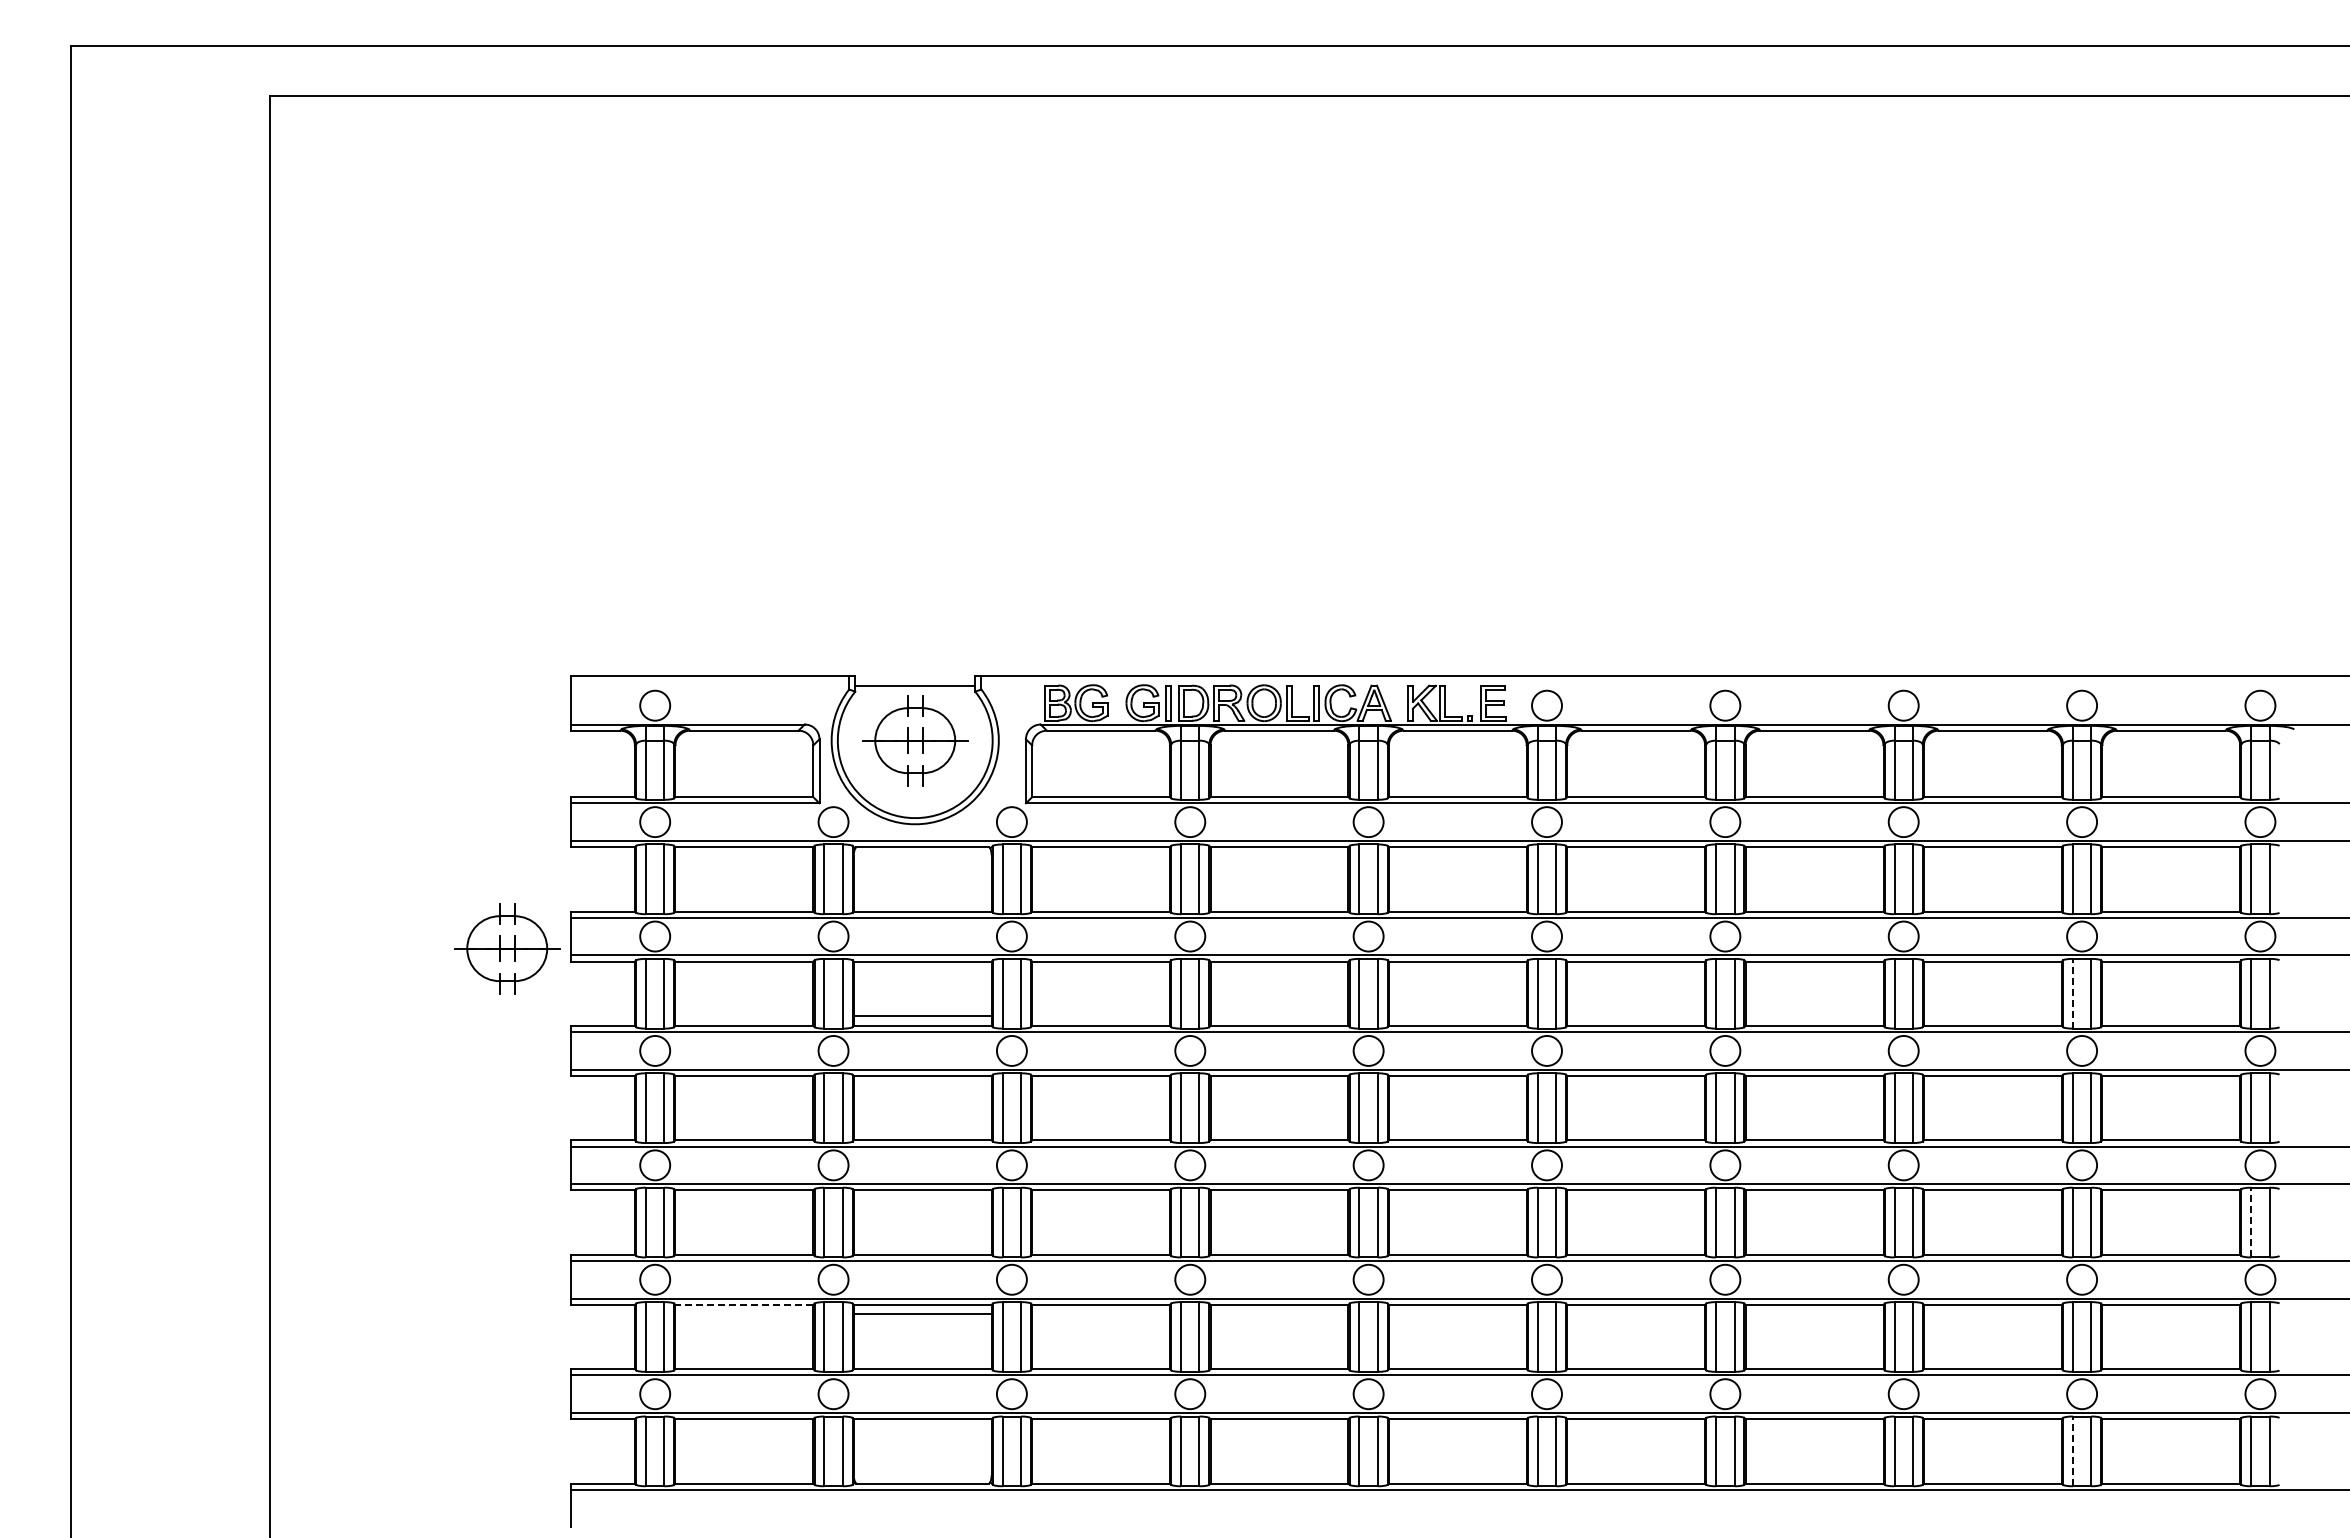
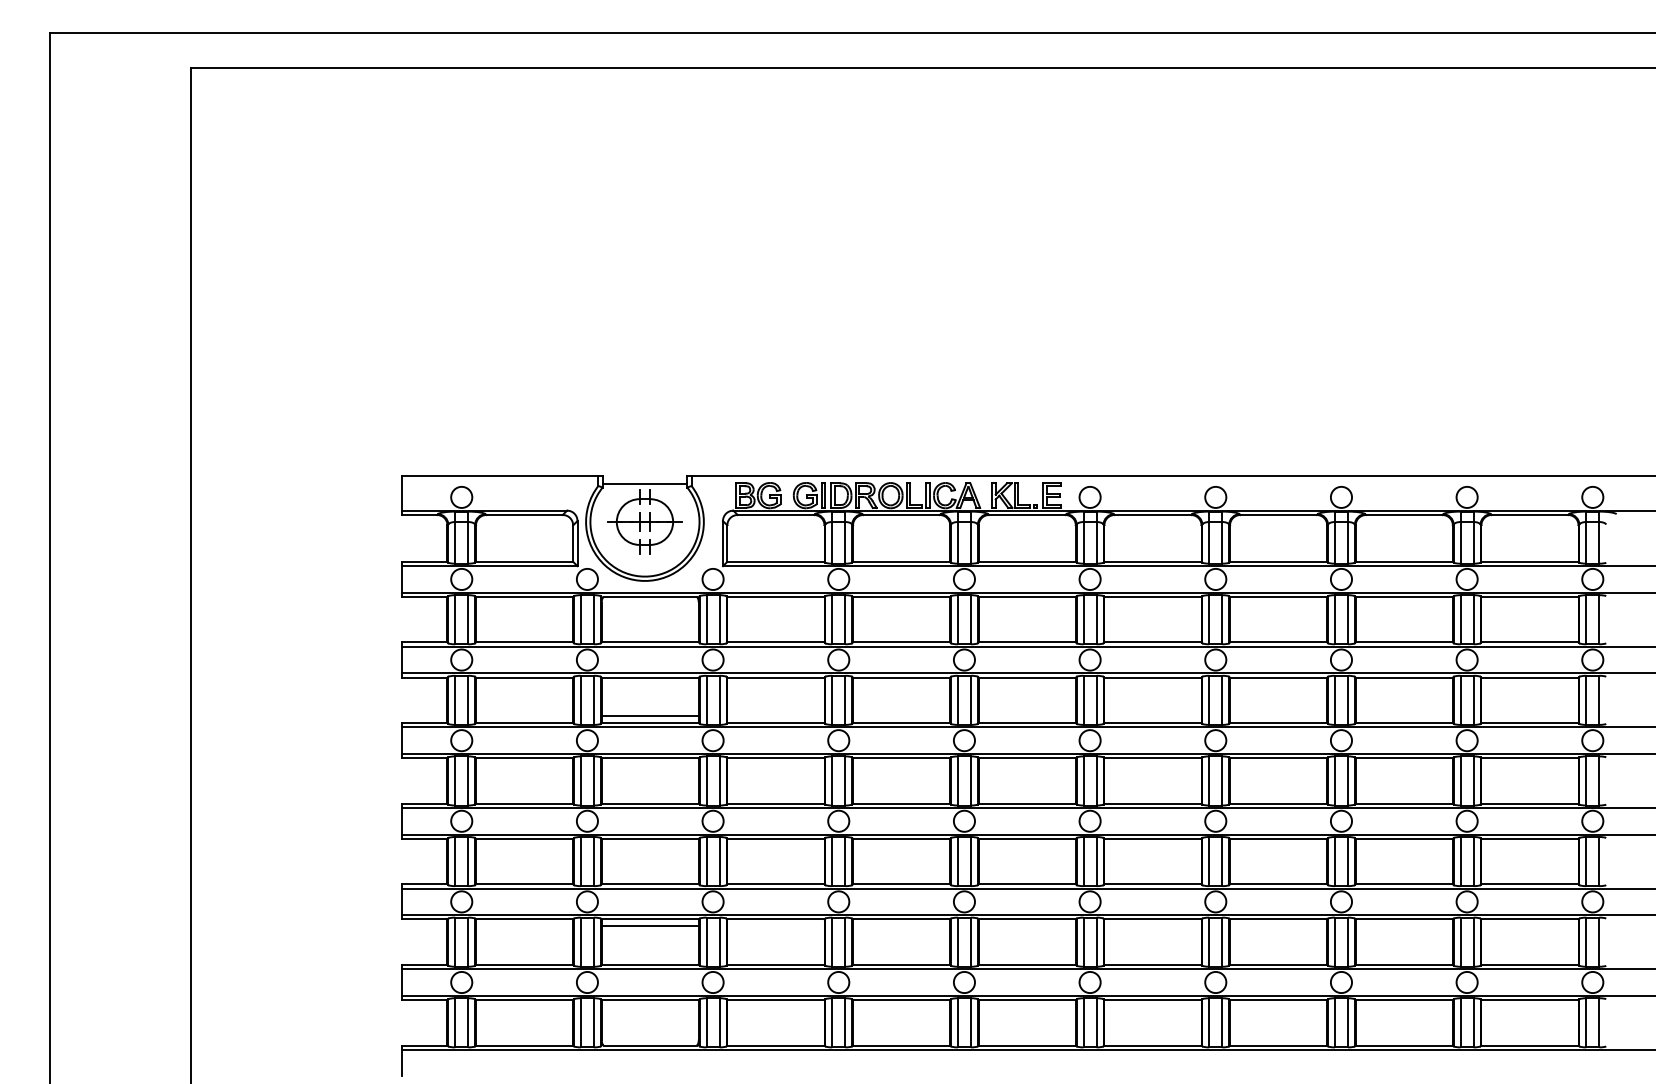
part: (507, 948) -> (357, 668), removed
line: (2072, 993) -> (1460, 700), dashed -> solid
line: (2251, 1222) -> (1586, 861), dashed -> solid
line: (744, 1304) -> (524, 919), dashed -> solid
line: (2072, 1451) -> (1460, 1022), dashed -> solid

